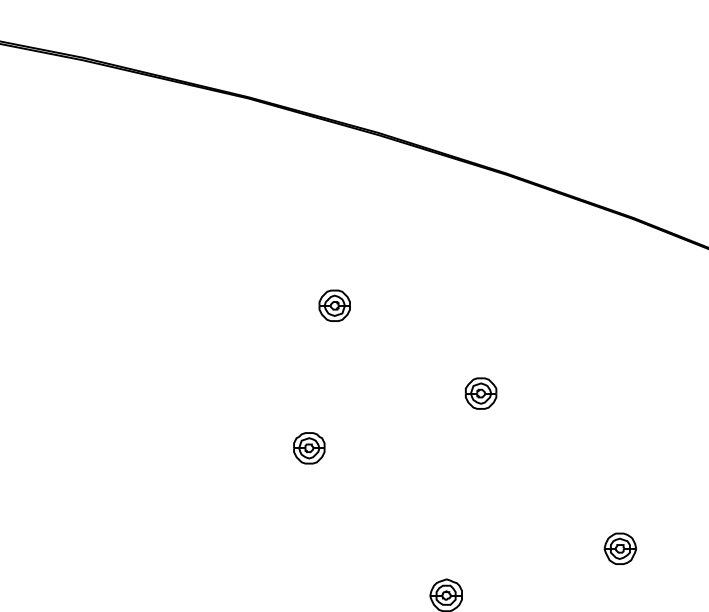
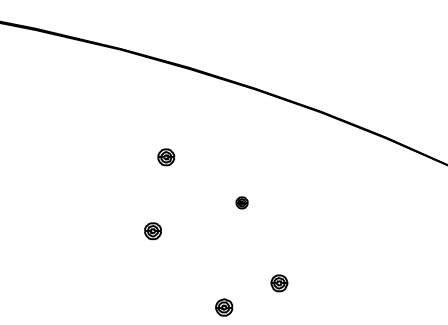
part: (479, 392) -> (241, 202), size x0.7
part: (620, 549) -> (279, 283), moved

